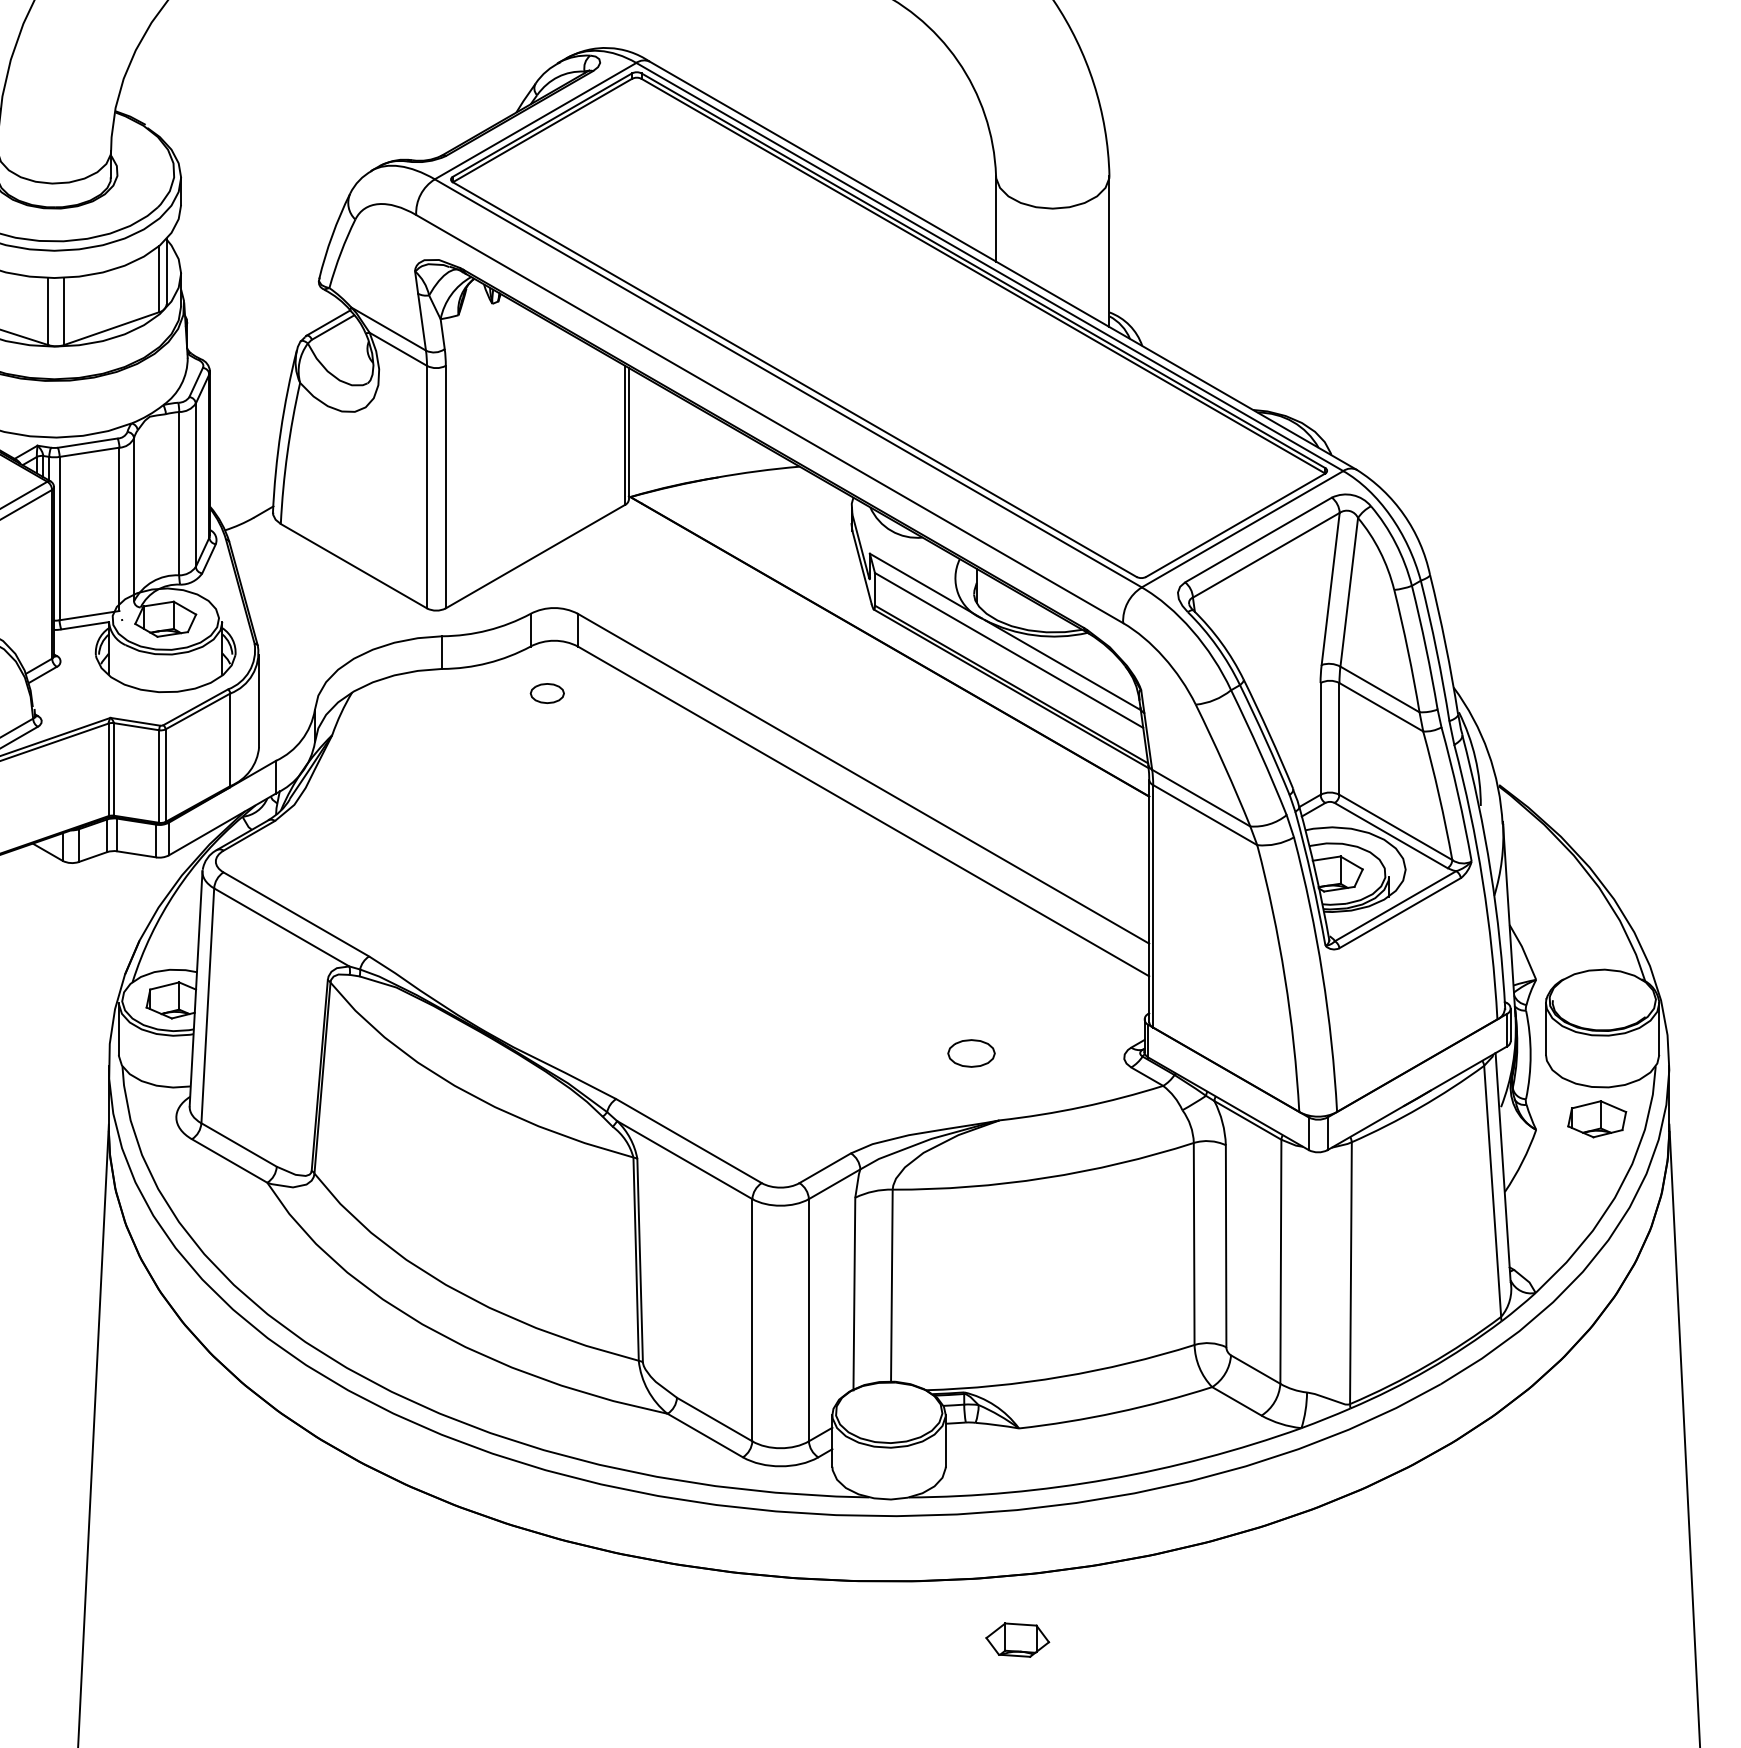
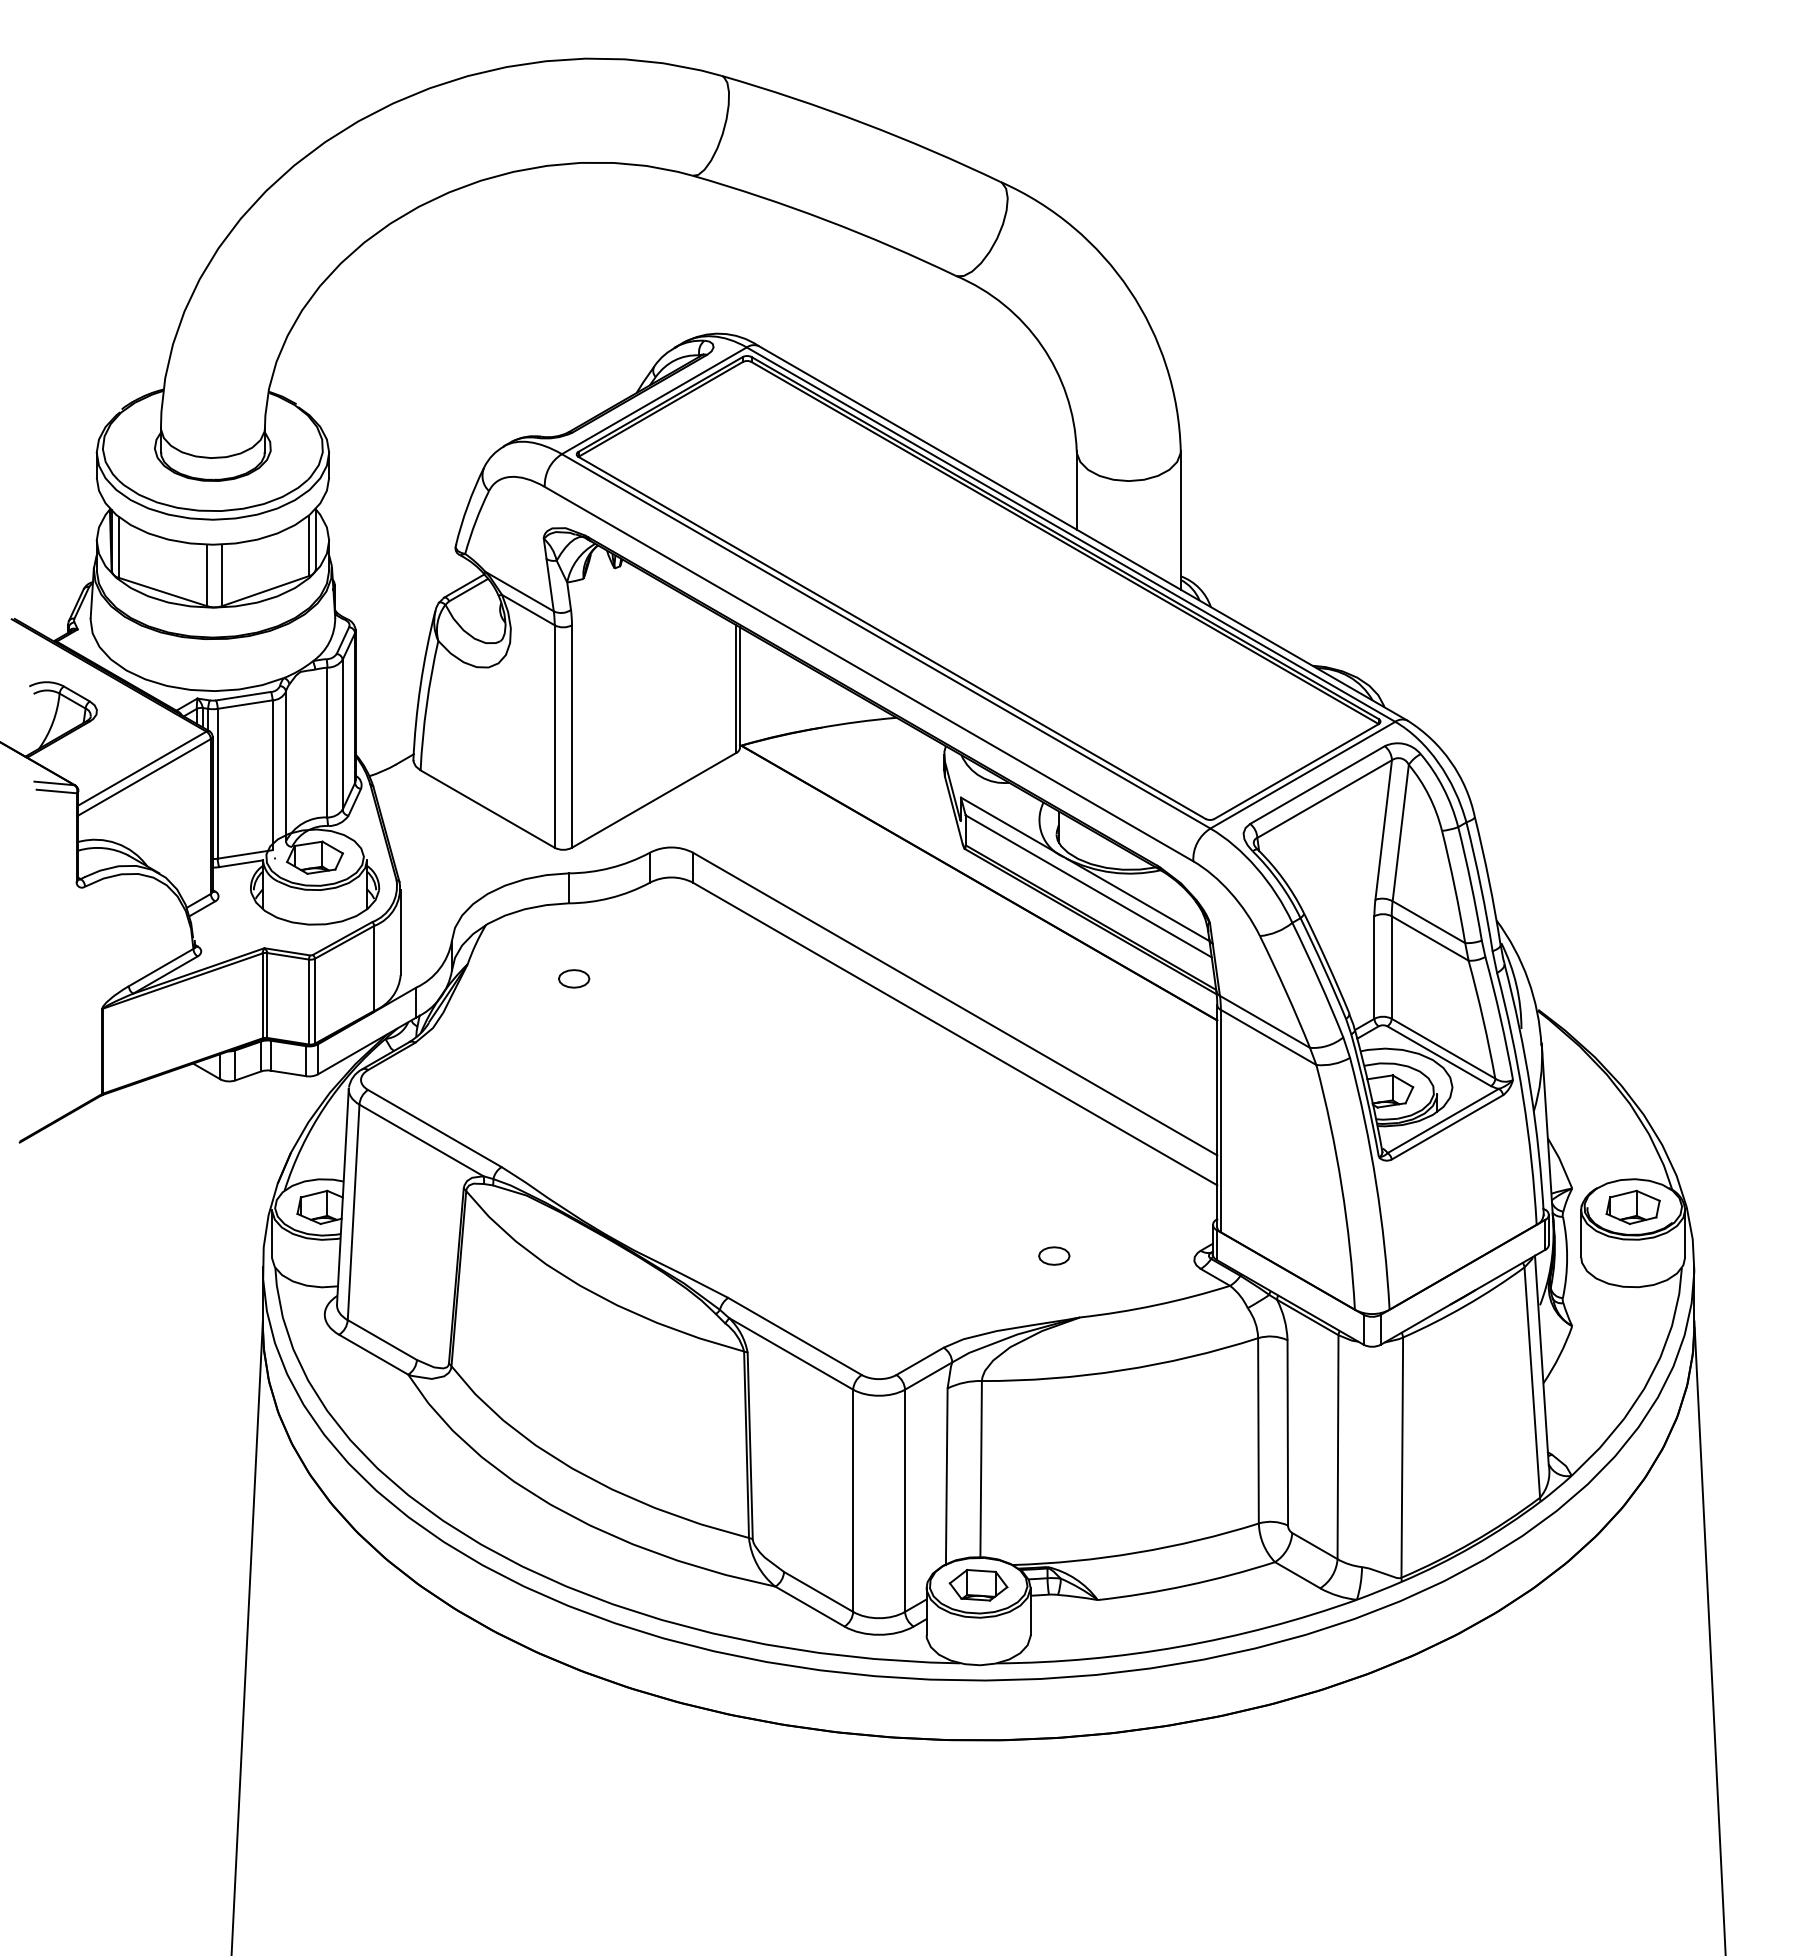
part: (547, 693) -> (574, 978), moved
part: (971, 1052) -> (1054, 1255), size x0.71
part: (1596, 1118) -> (1632, 1206), moved
part: (1017, 1639) -> (978, 1584), moved

